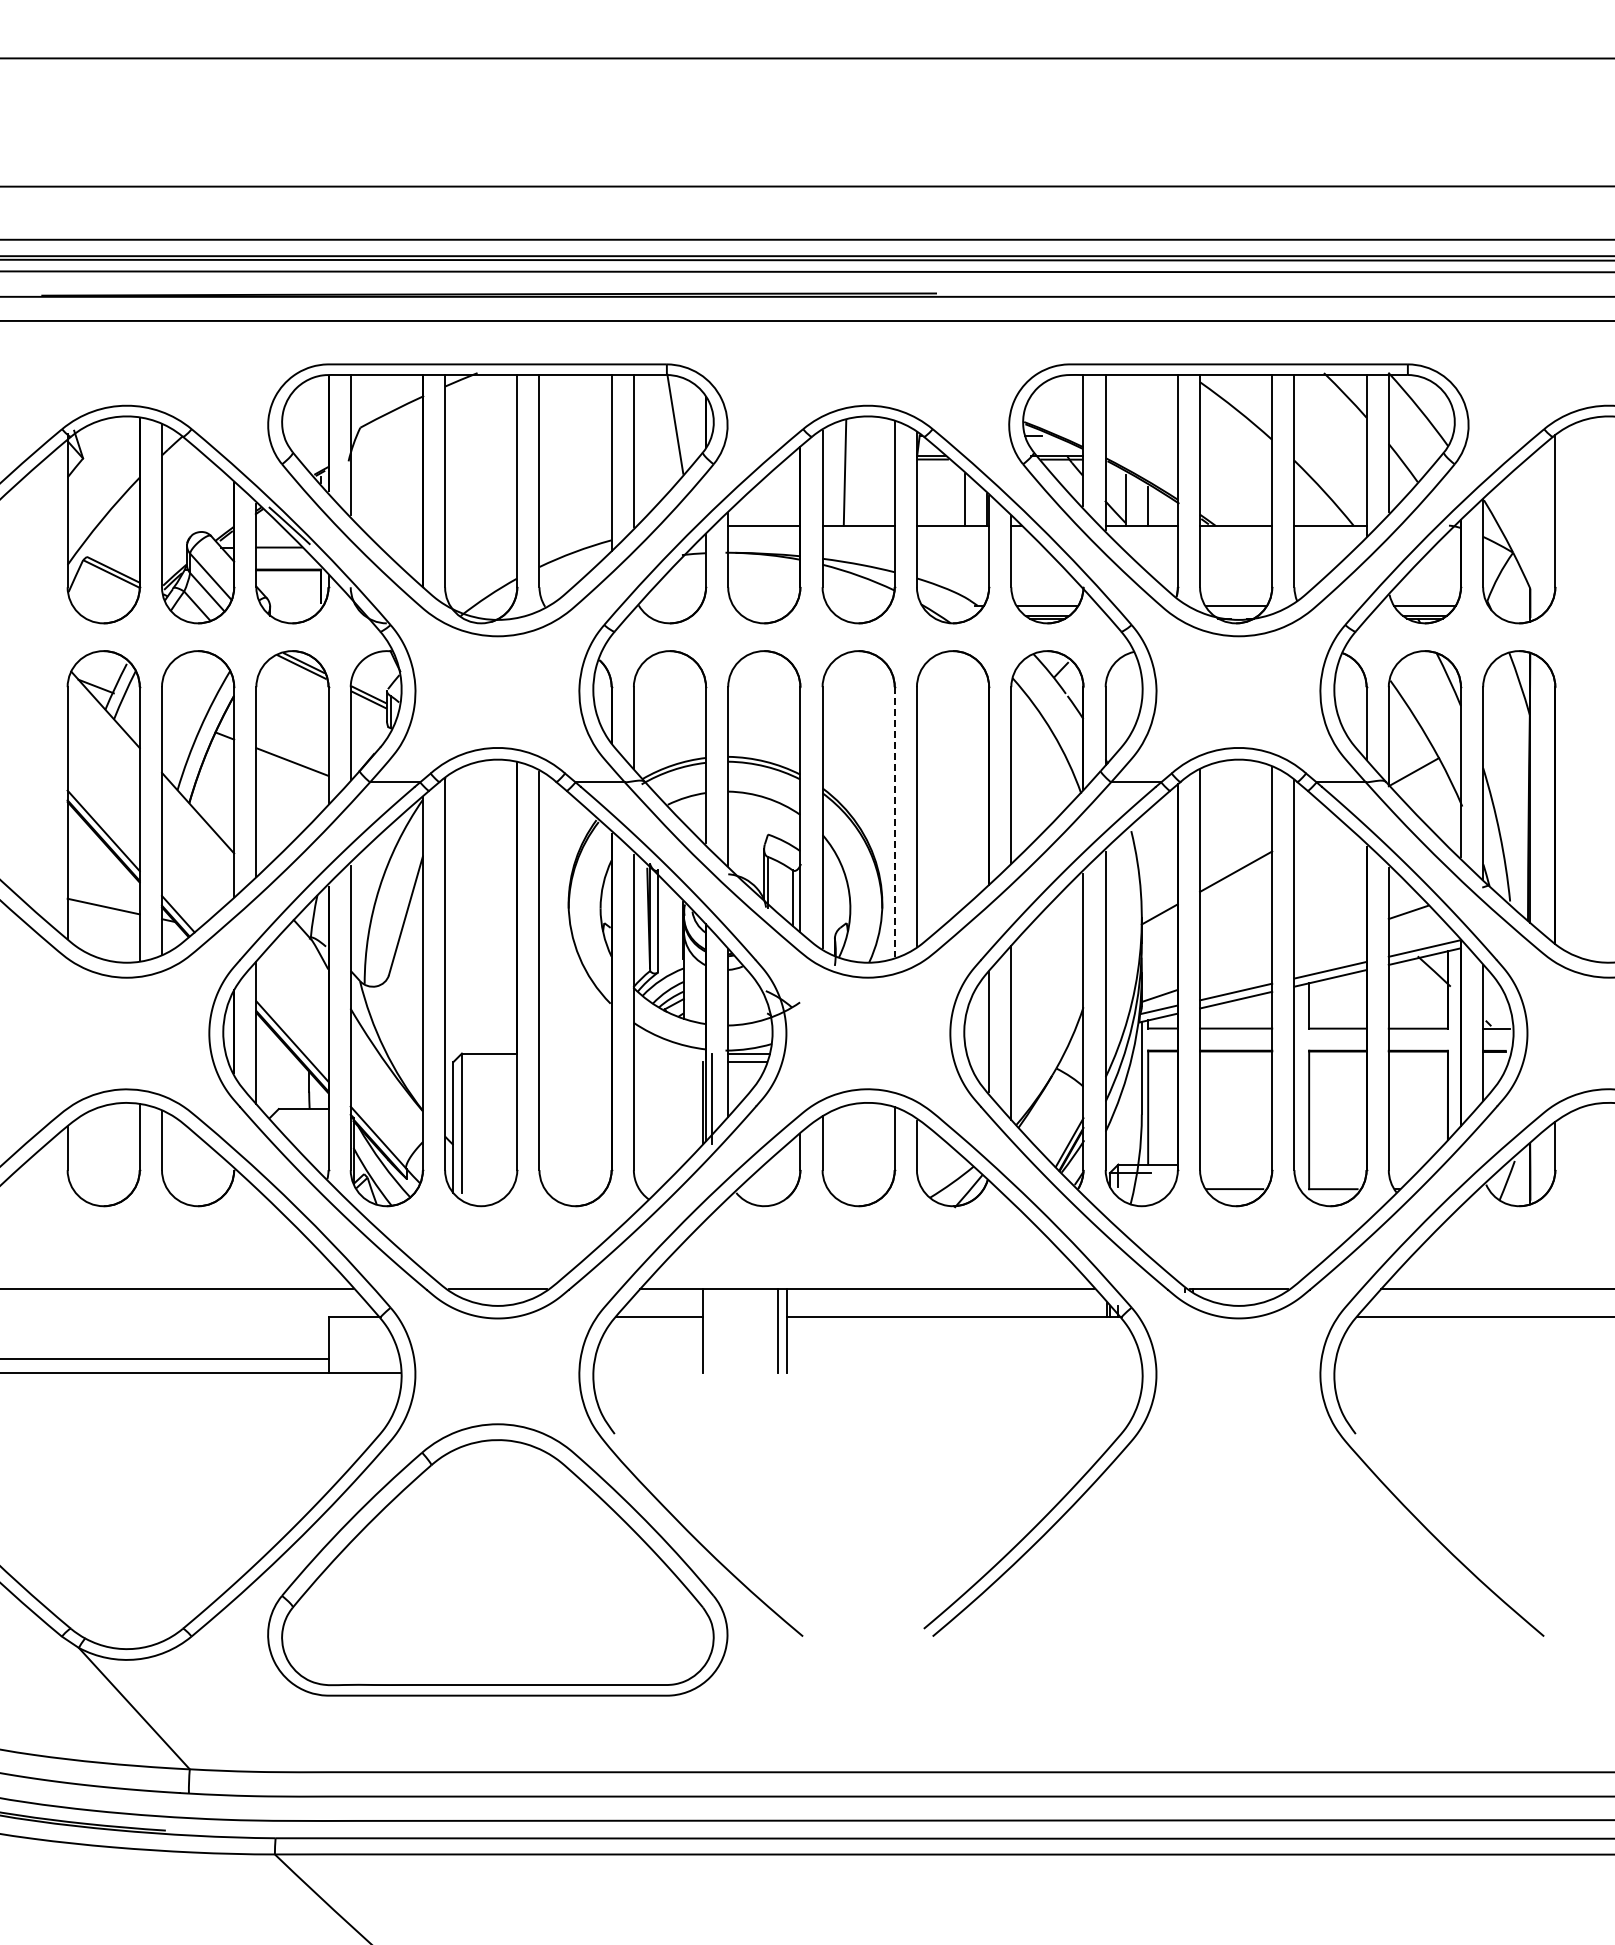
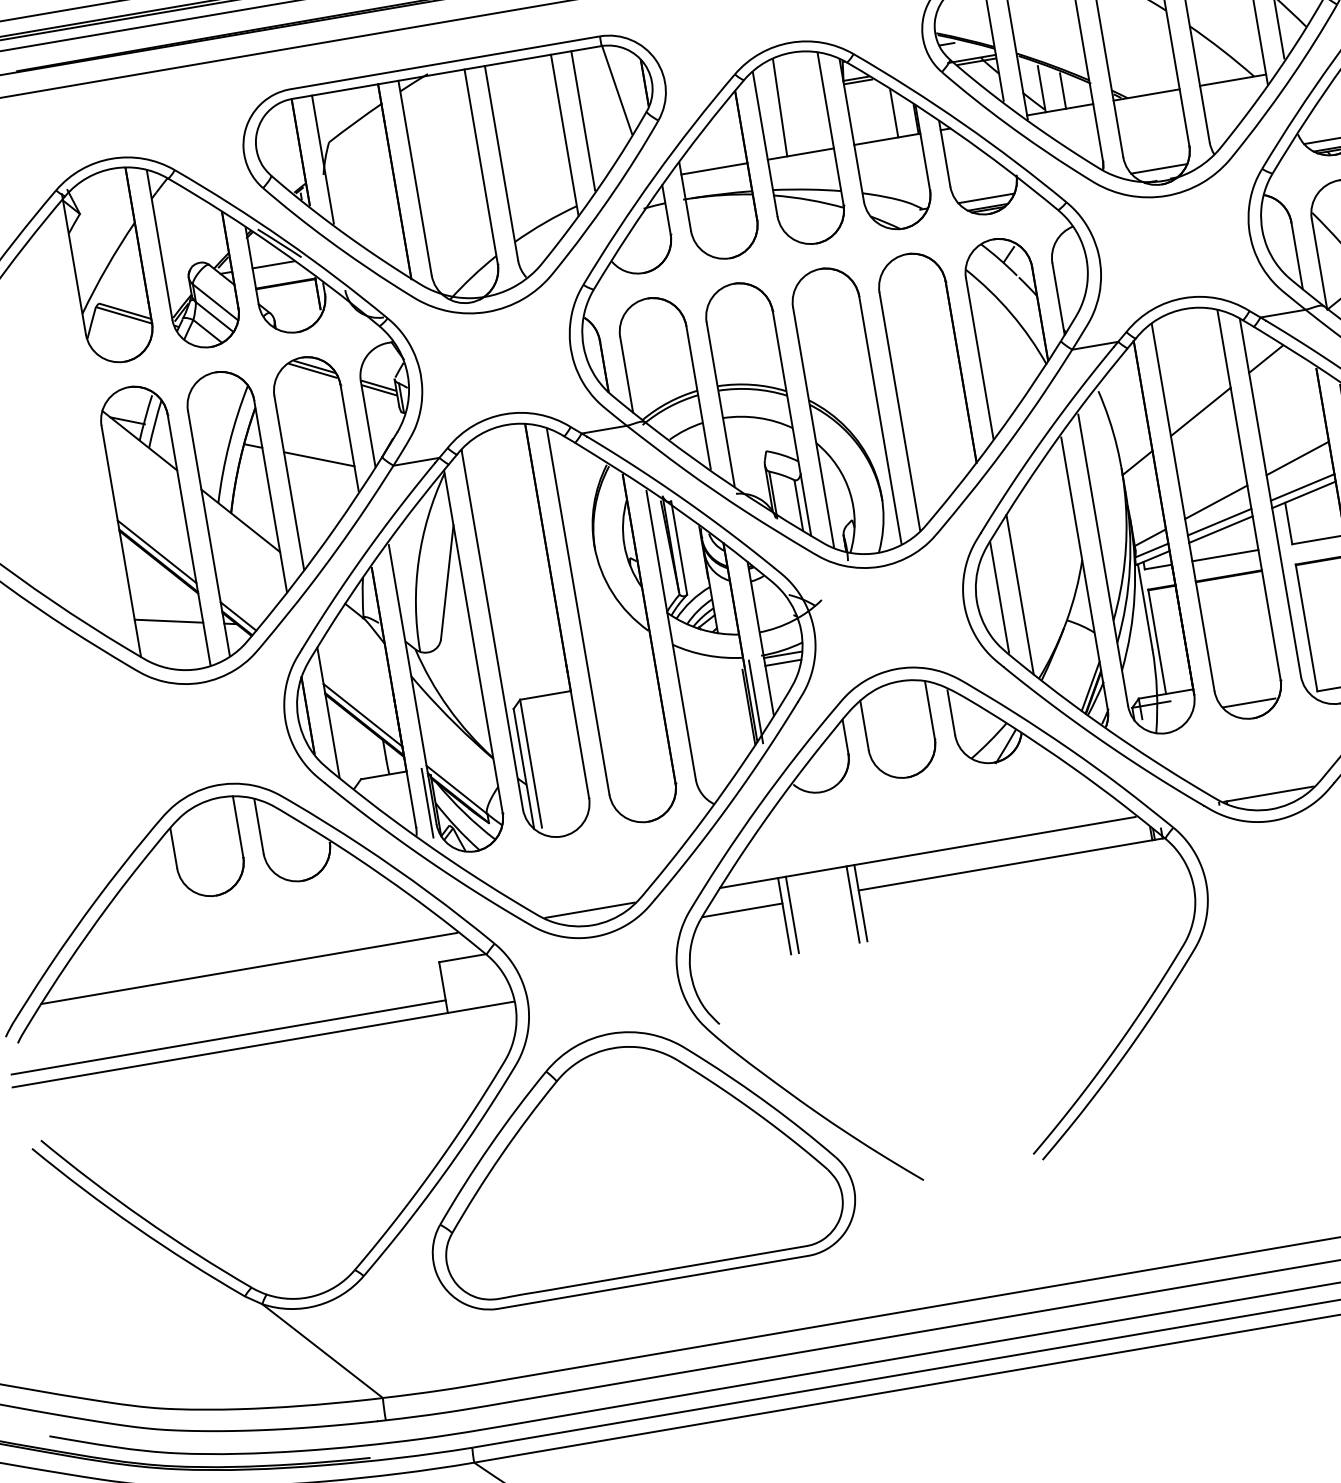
line: (894, 822) -> (880, 420), dashed -> solid
line: (1314, 827) -> (1265, 359), added
line: (1330, 938) -> (1297, 458), added
line: (1236, 970) -> (1216, 502), added
line: (345, 1146) -> (428, 803), added
line: (711, 1330) -> (792, 914), added

